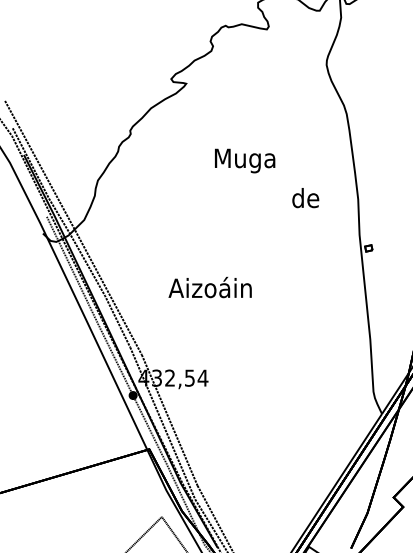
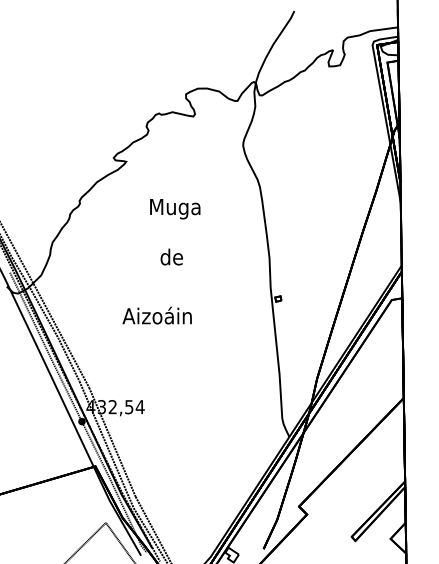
text: (245, 161) -> (175, 209), moved
text: (305, 197) -> (171, 256), moved
text: (209, 287) -> (156, 315), moved

